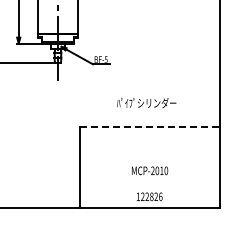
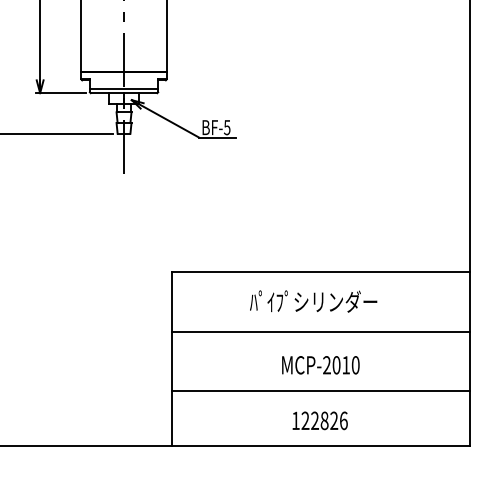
text: (146, 102) -> (313, 300), moved
line: (150, 127) -> (321, 272), dashed -> solid
line: (149, 155) -> (319, 332), added
line: (149, 183) -> (319, 392), added

